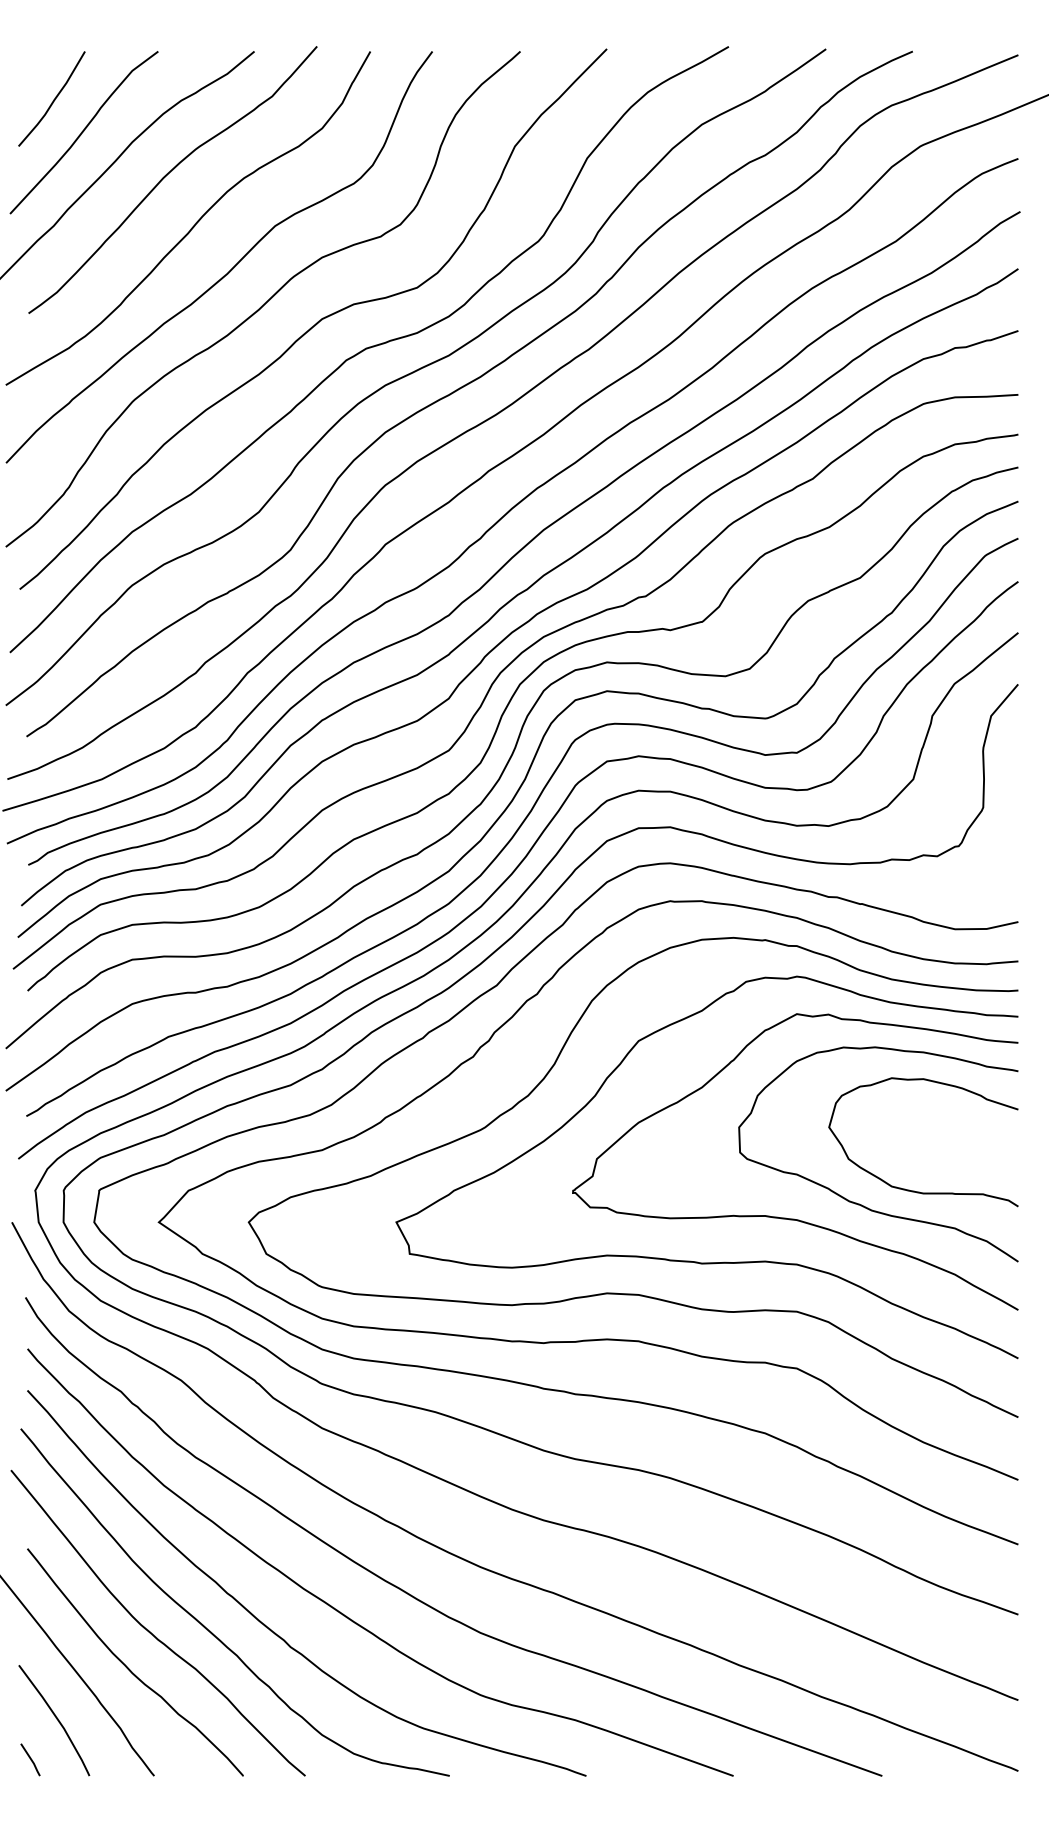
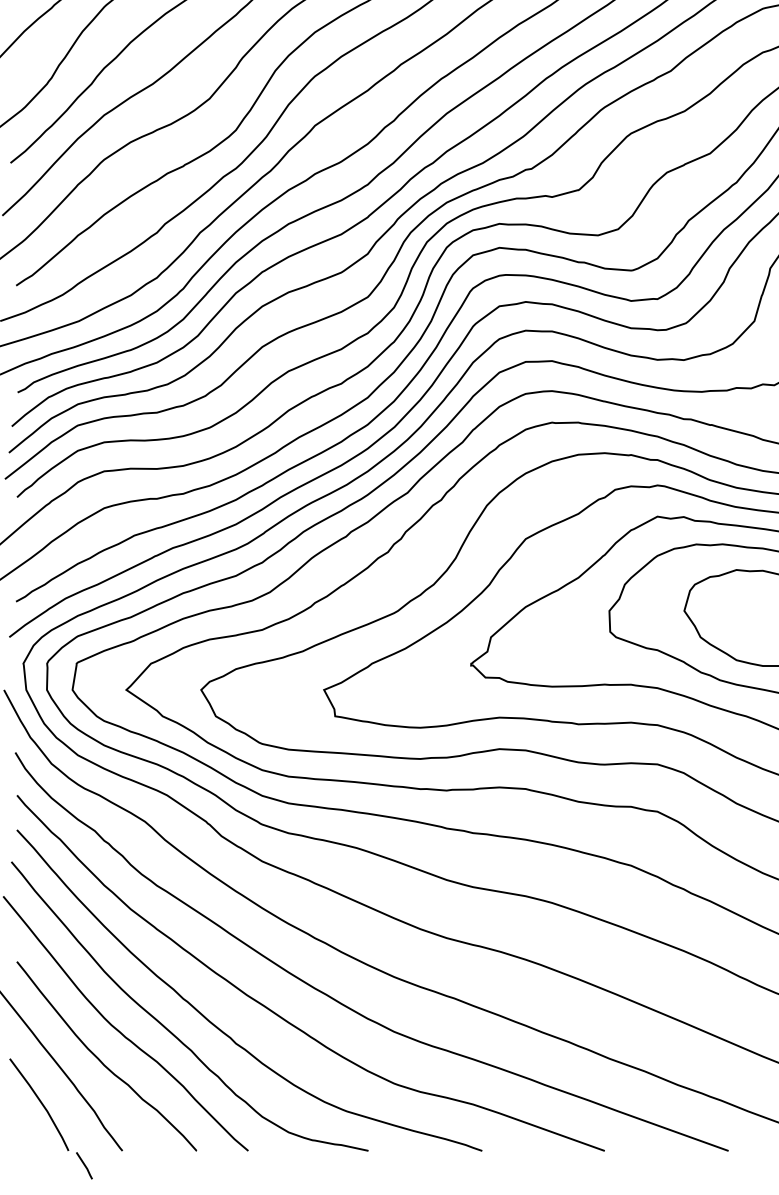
line: (30, 1759) -> (84, 1165), moved

